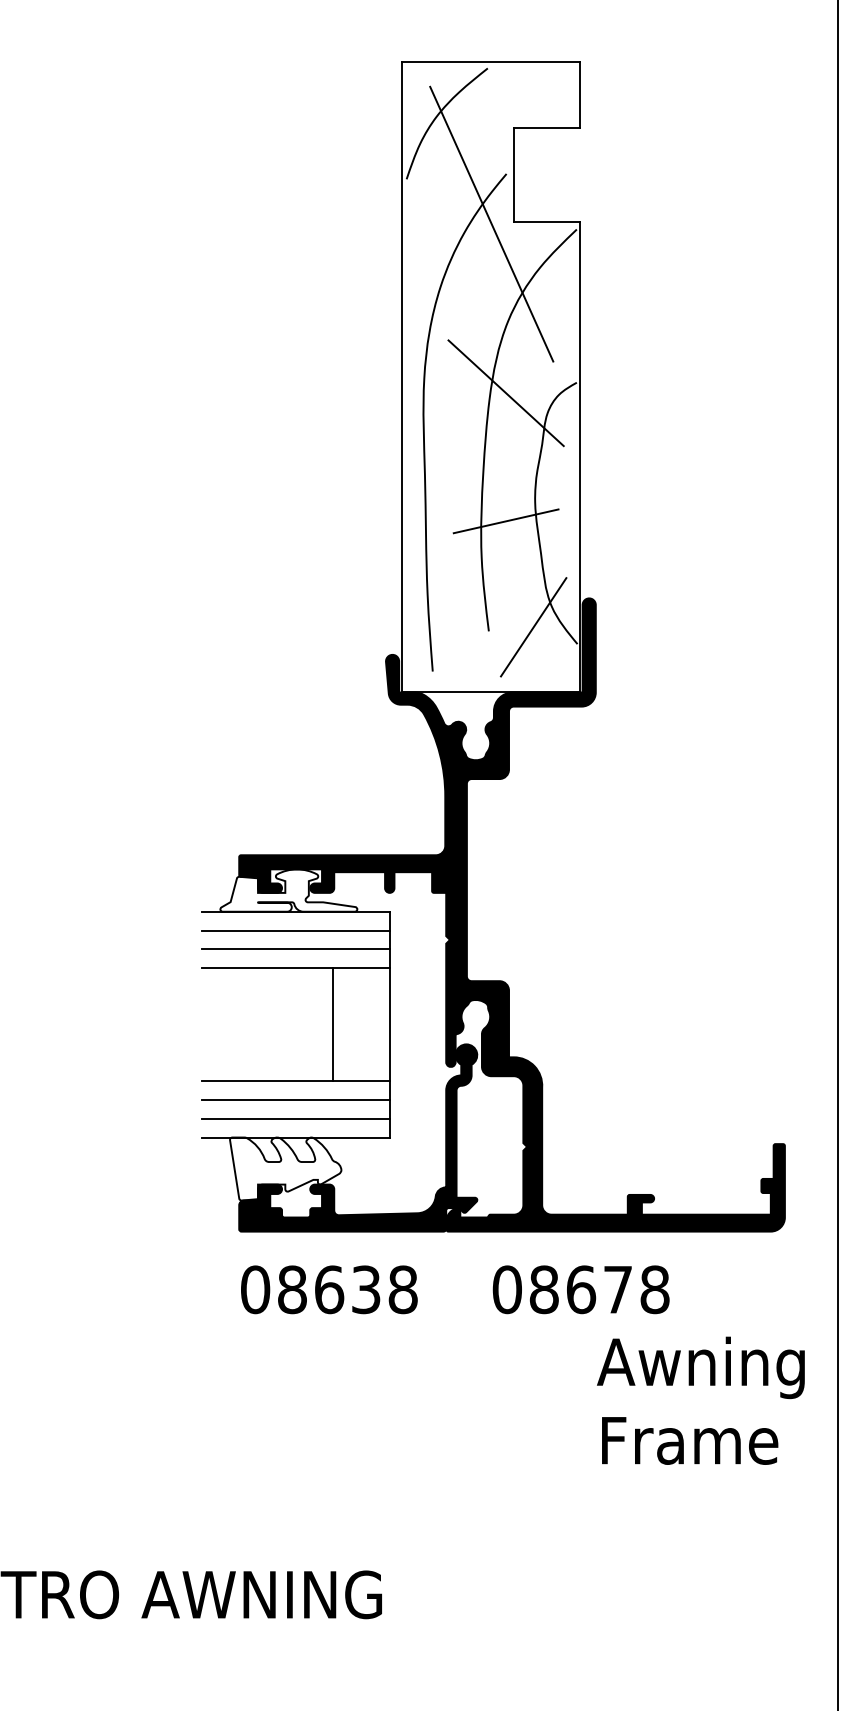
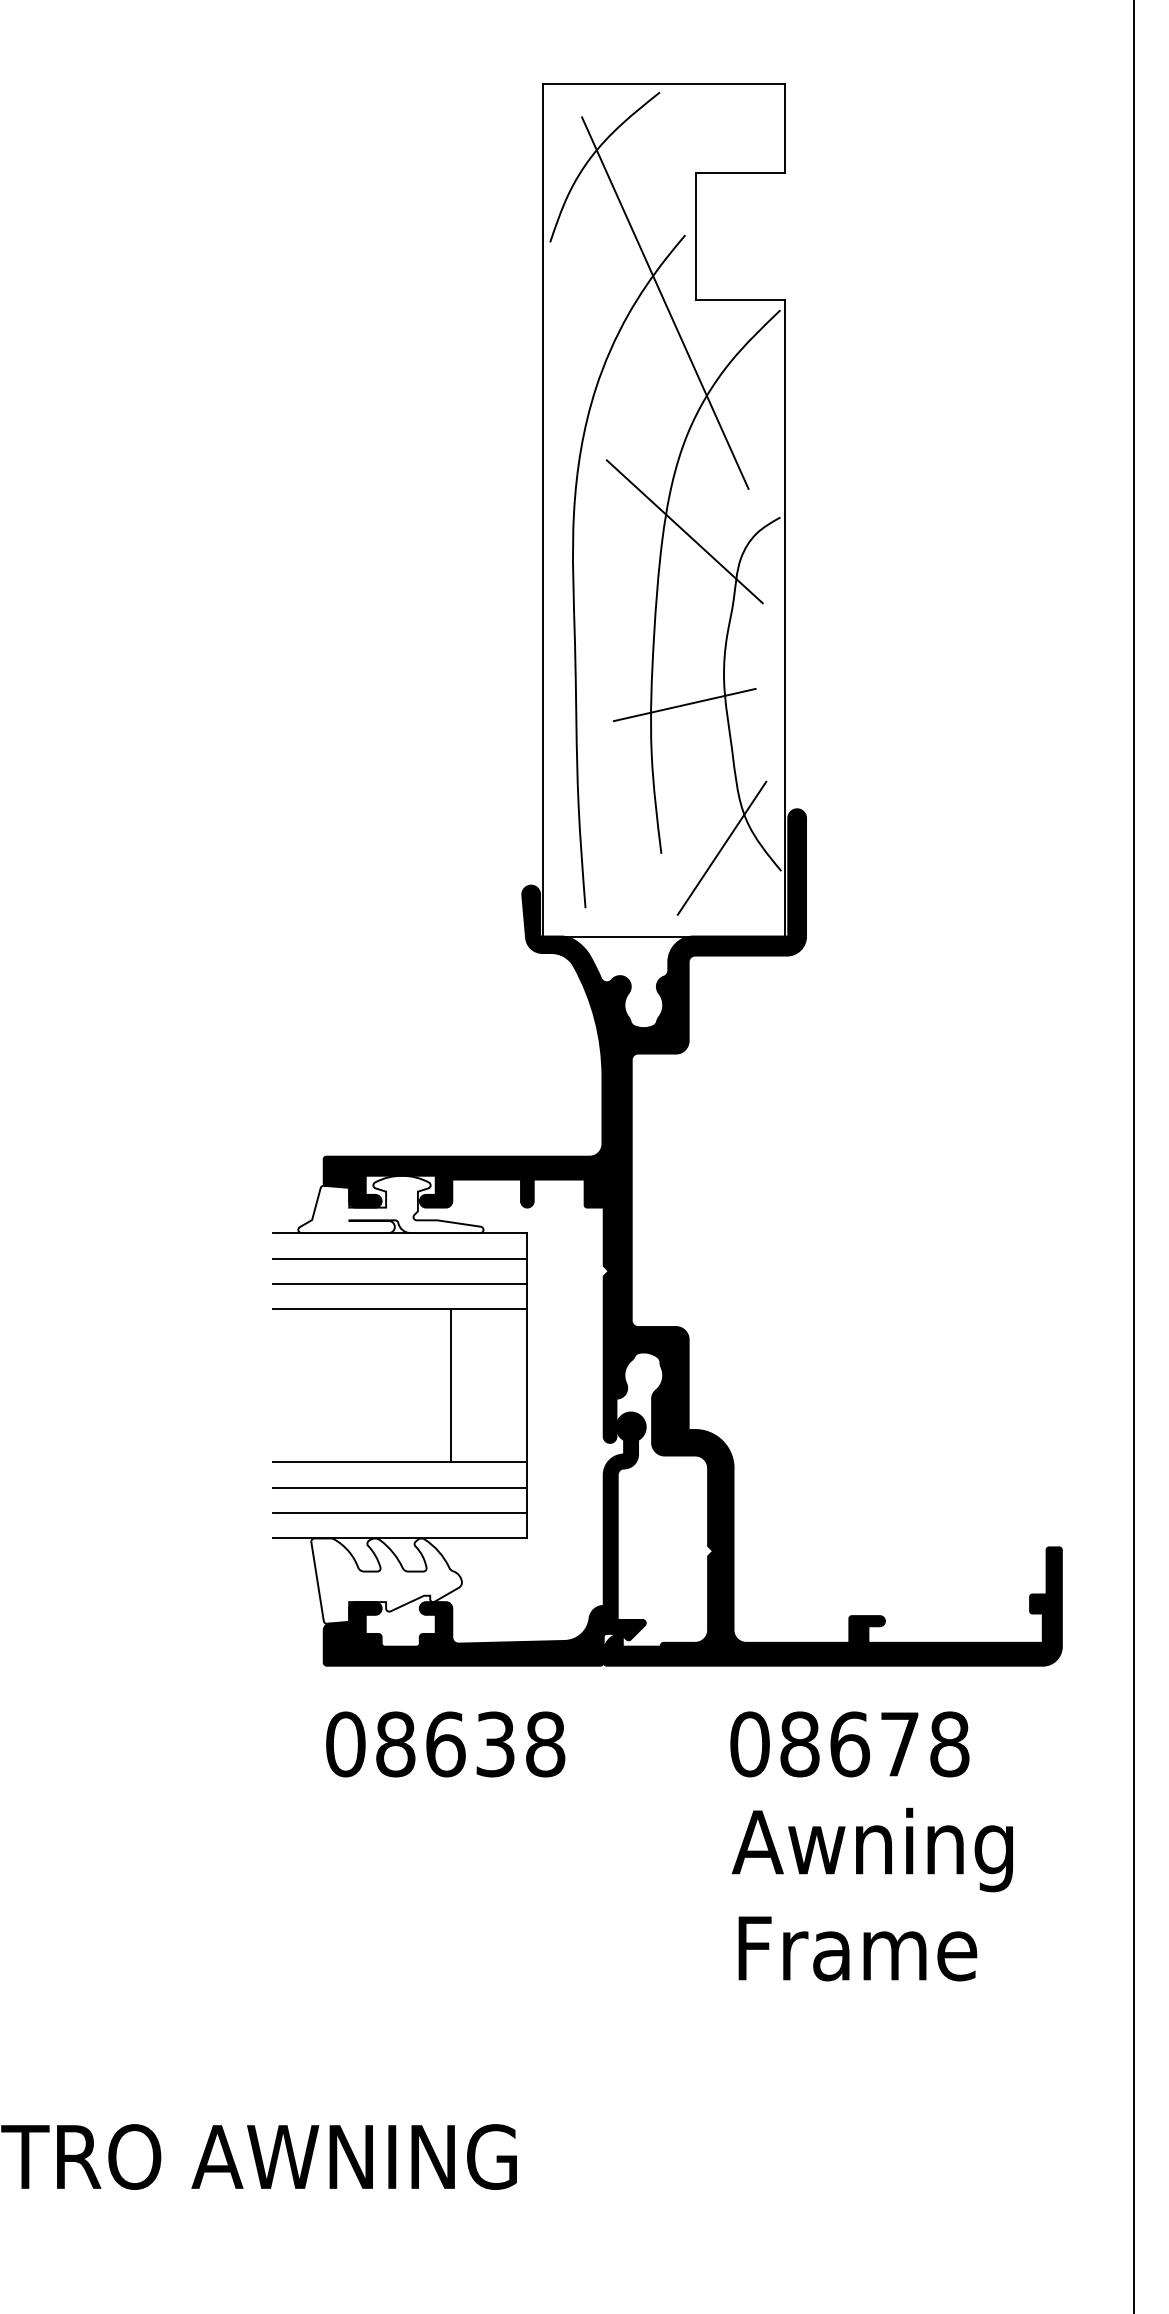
text: (580, 1289) -> (848, 1744), moved
text: (700, 1400) -> (871, 1894), moved

